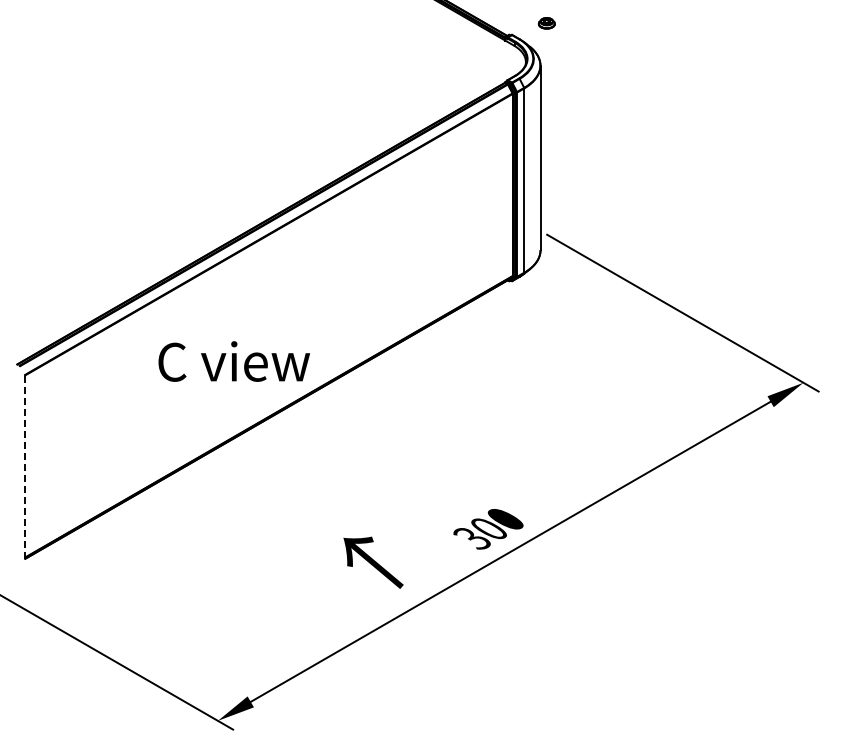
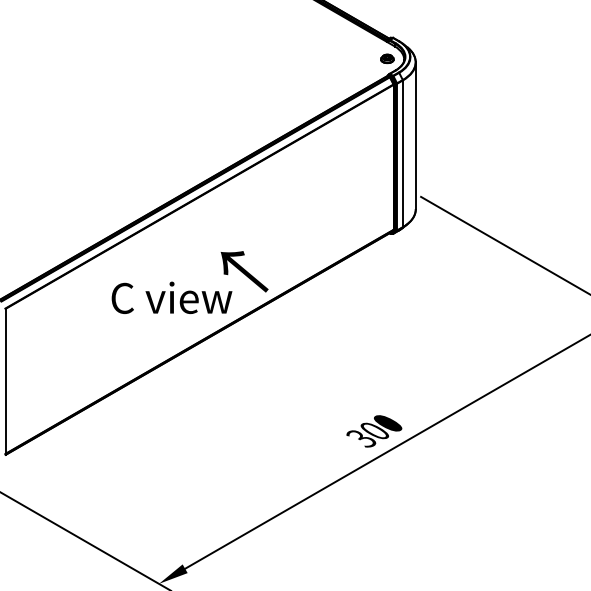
part: (546, 23) -> (387, 59), moved
line: (25, 467) -> (5, 382), dashed -> solid
text: (373, 562) -> (244, 271), moved

